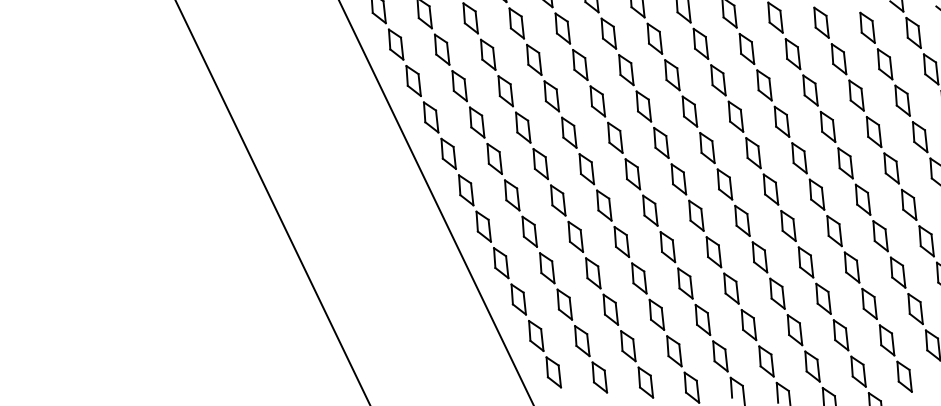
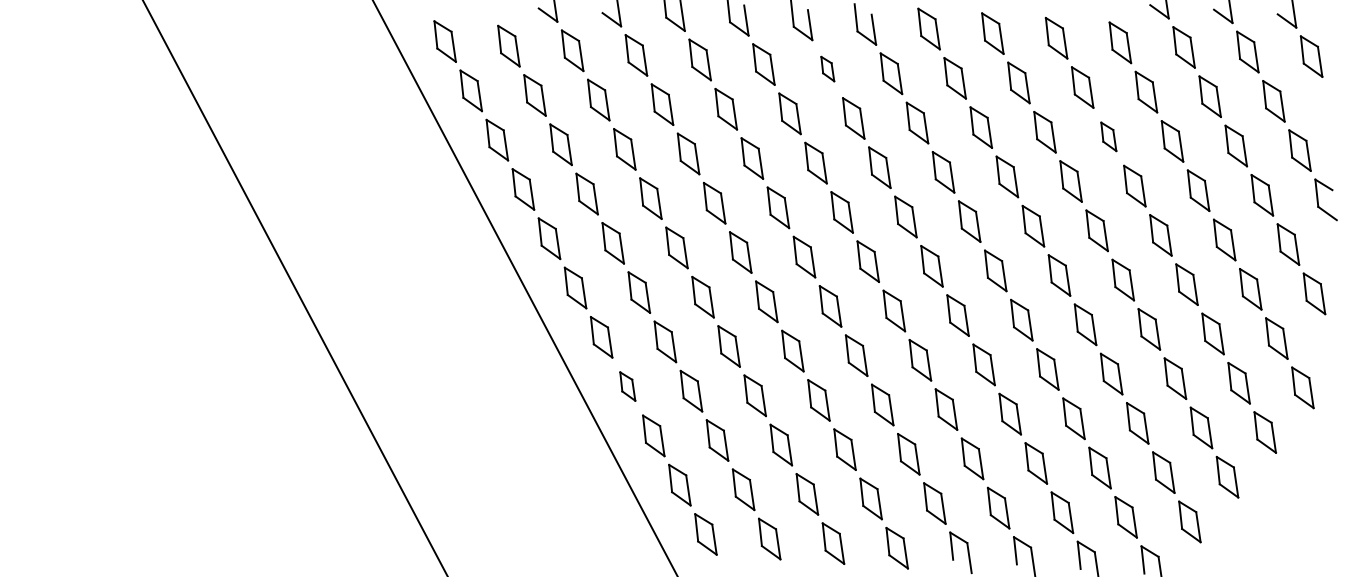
part: (654, 38) -> (827, 68), size x0.6
part: (856, 95) -> (1108, 136), size x0.7
part: (501, 263) -> (627, 386), size x0.7

